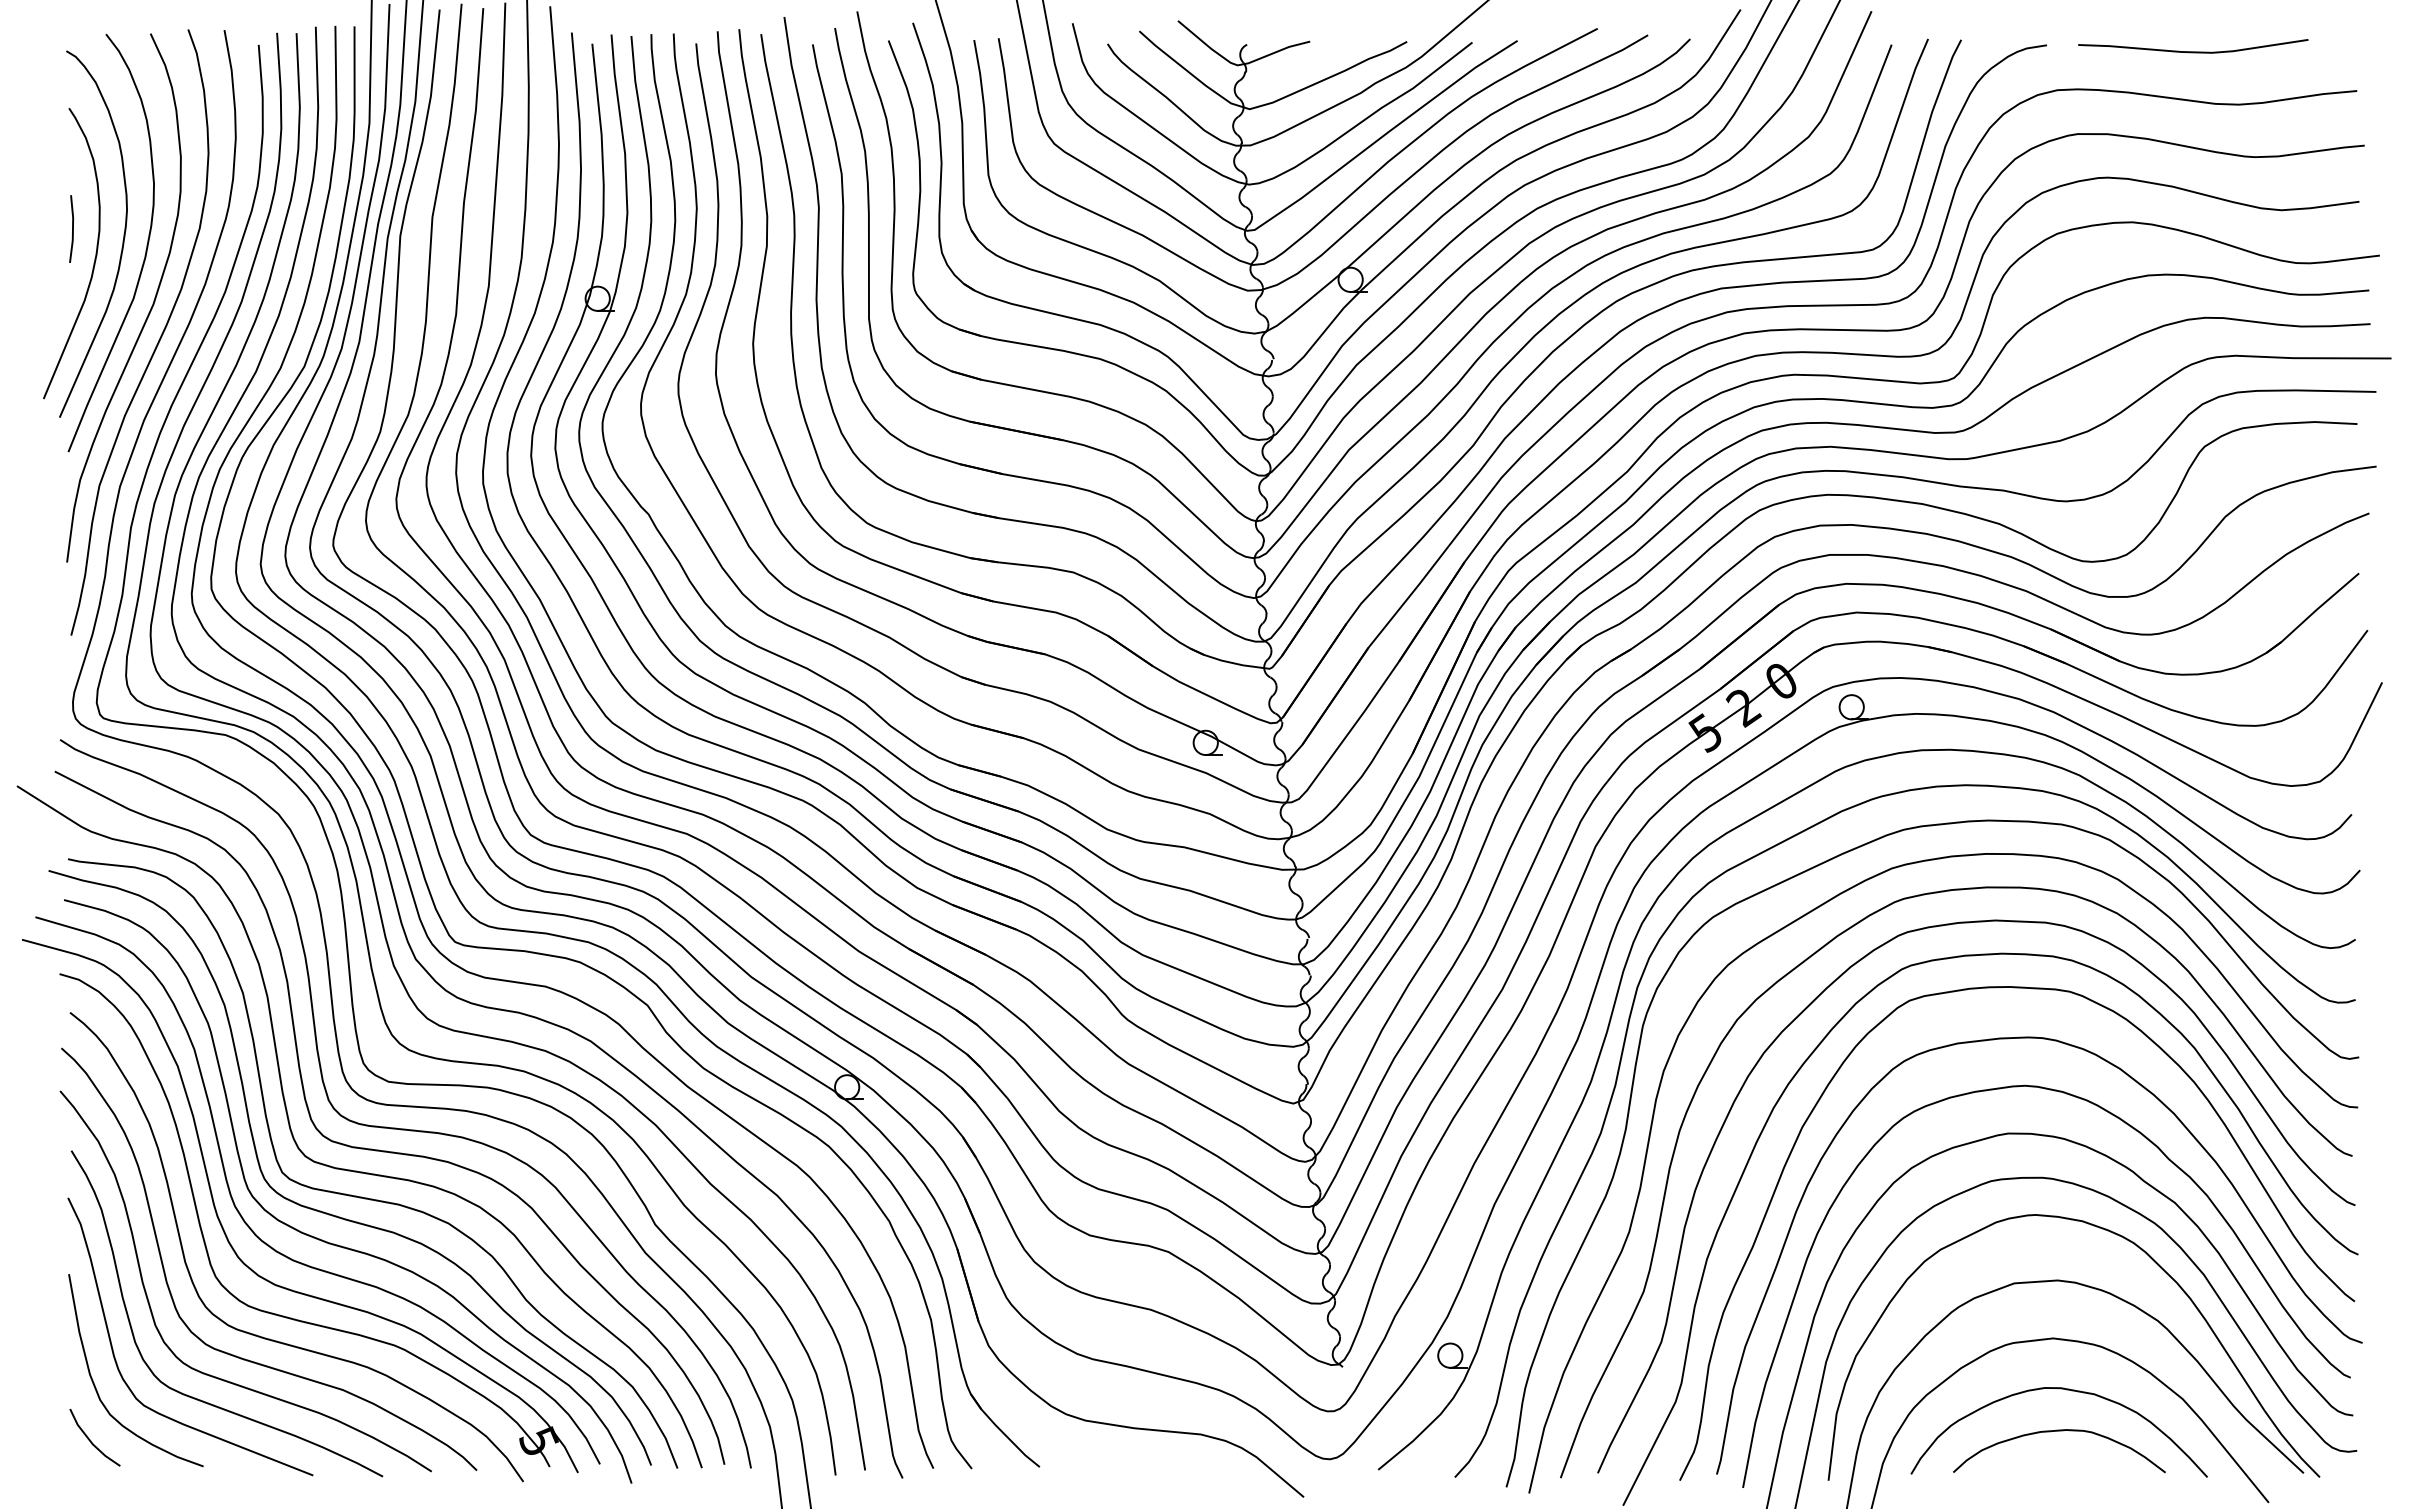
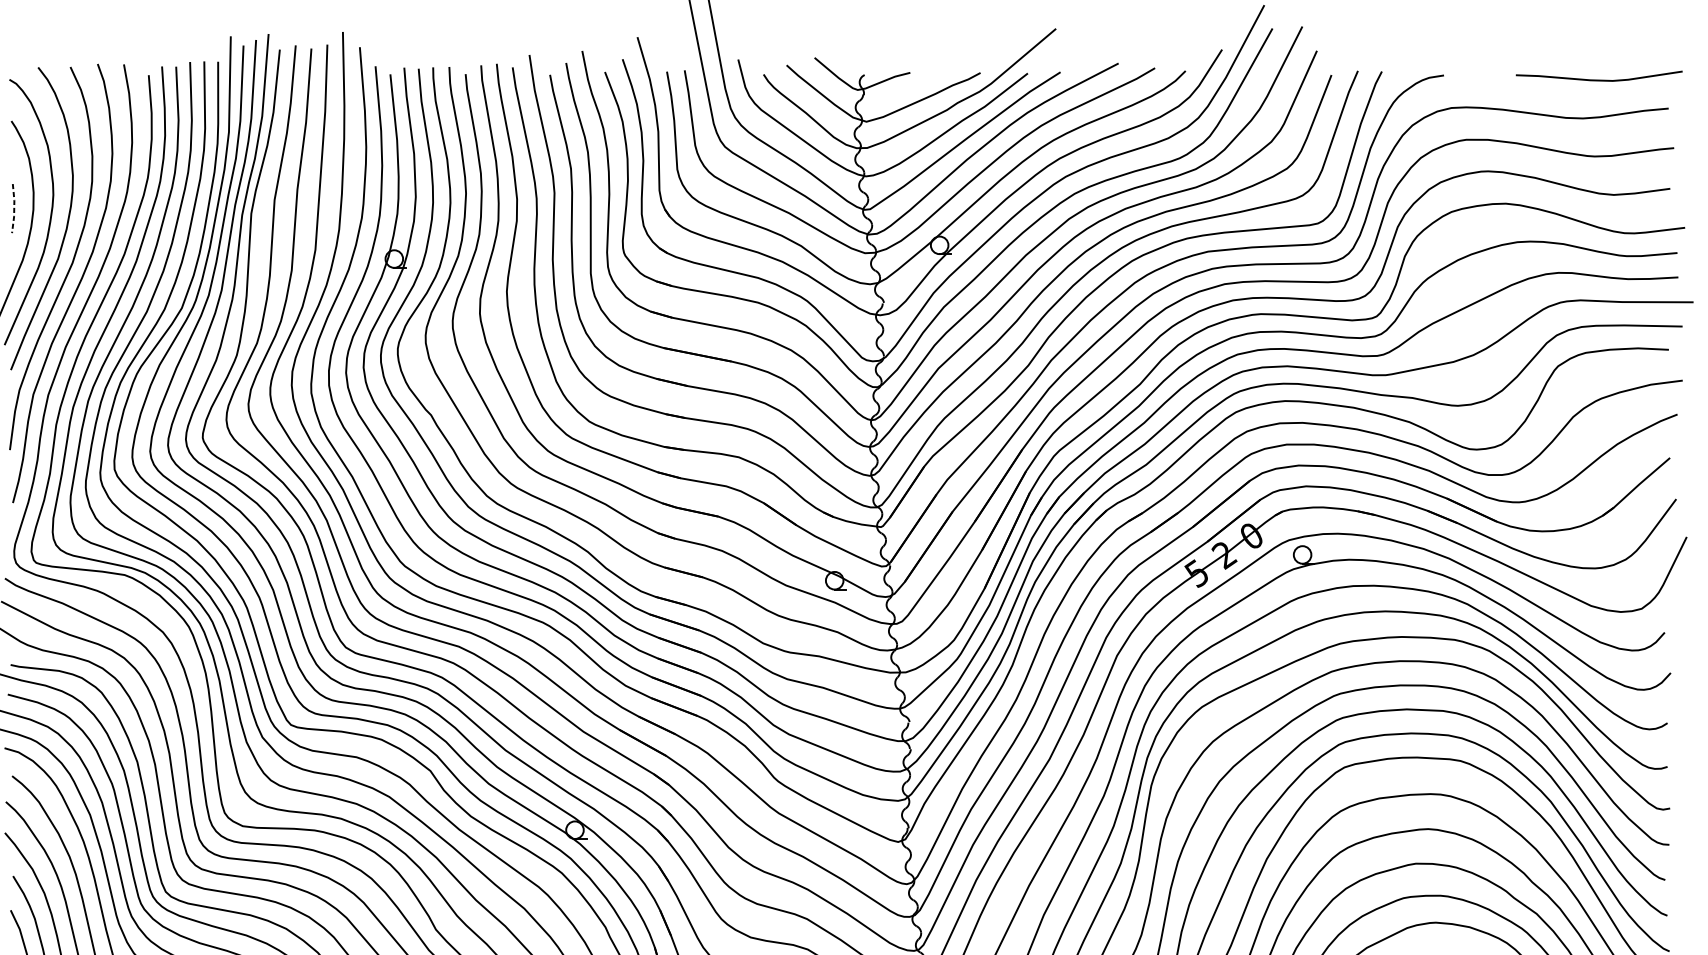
curve: (2193, 51) -> (1599, 79), moved
line: (72, 229) -> (13, 208), solid -> dashed

